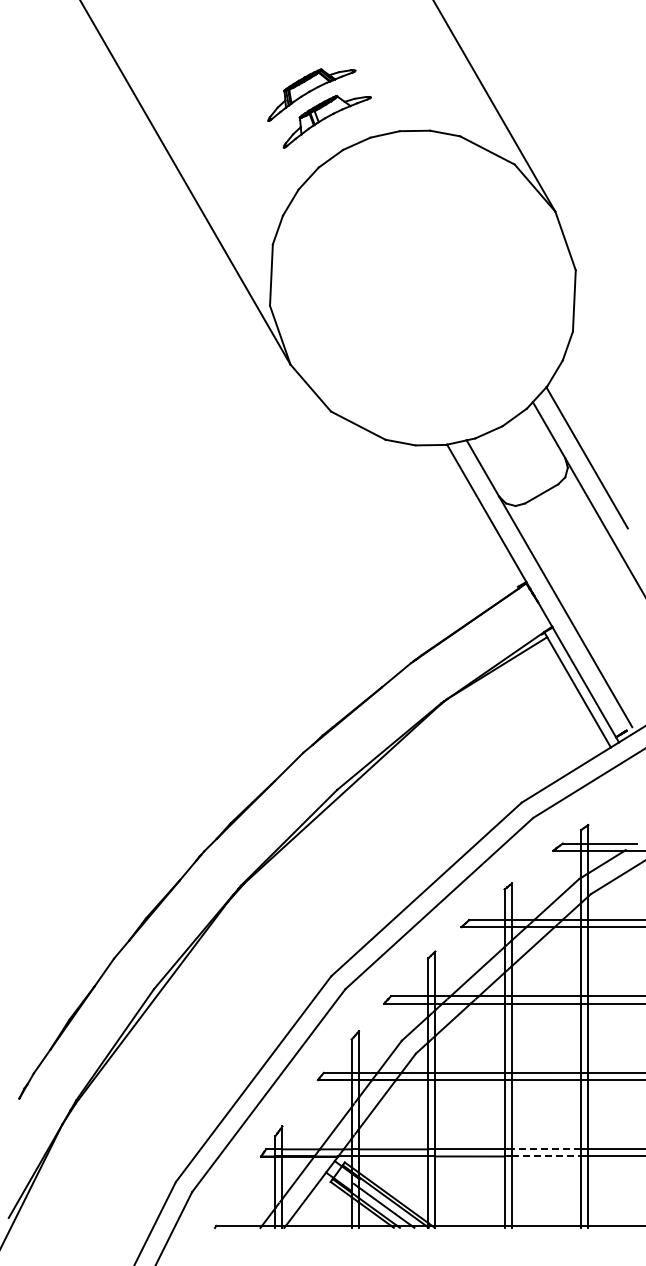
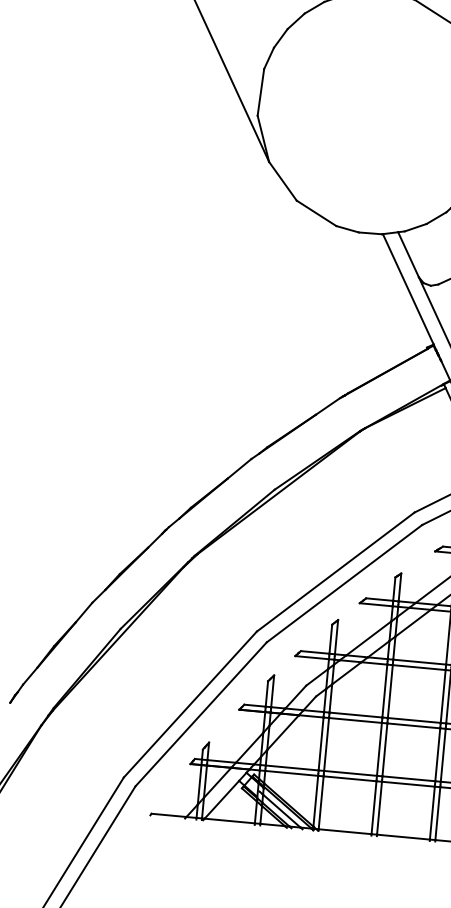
line: (546, 1149) -> (408, 778), dashed -> solid
line: (546, 1156) -> (408, 784), dashed -> solid

